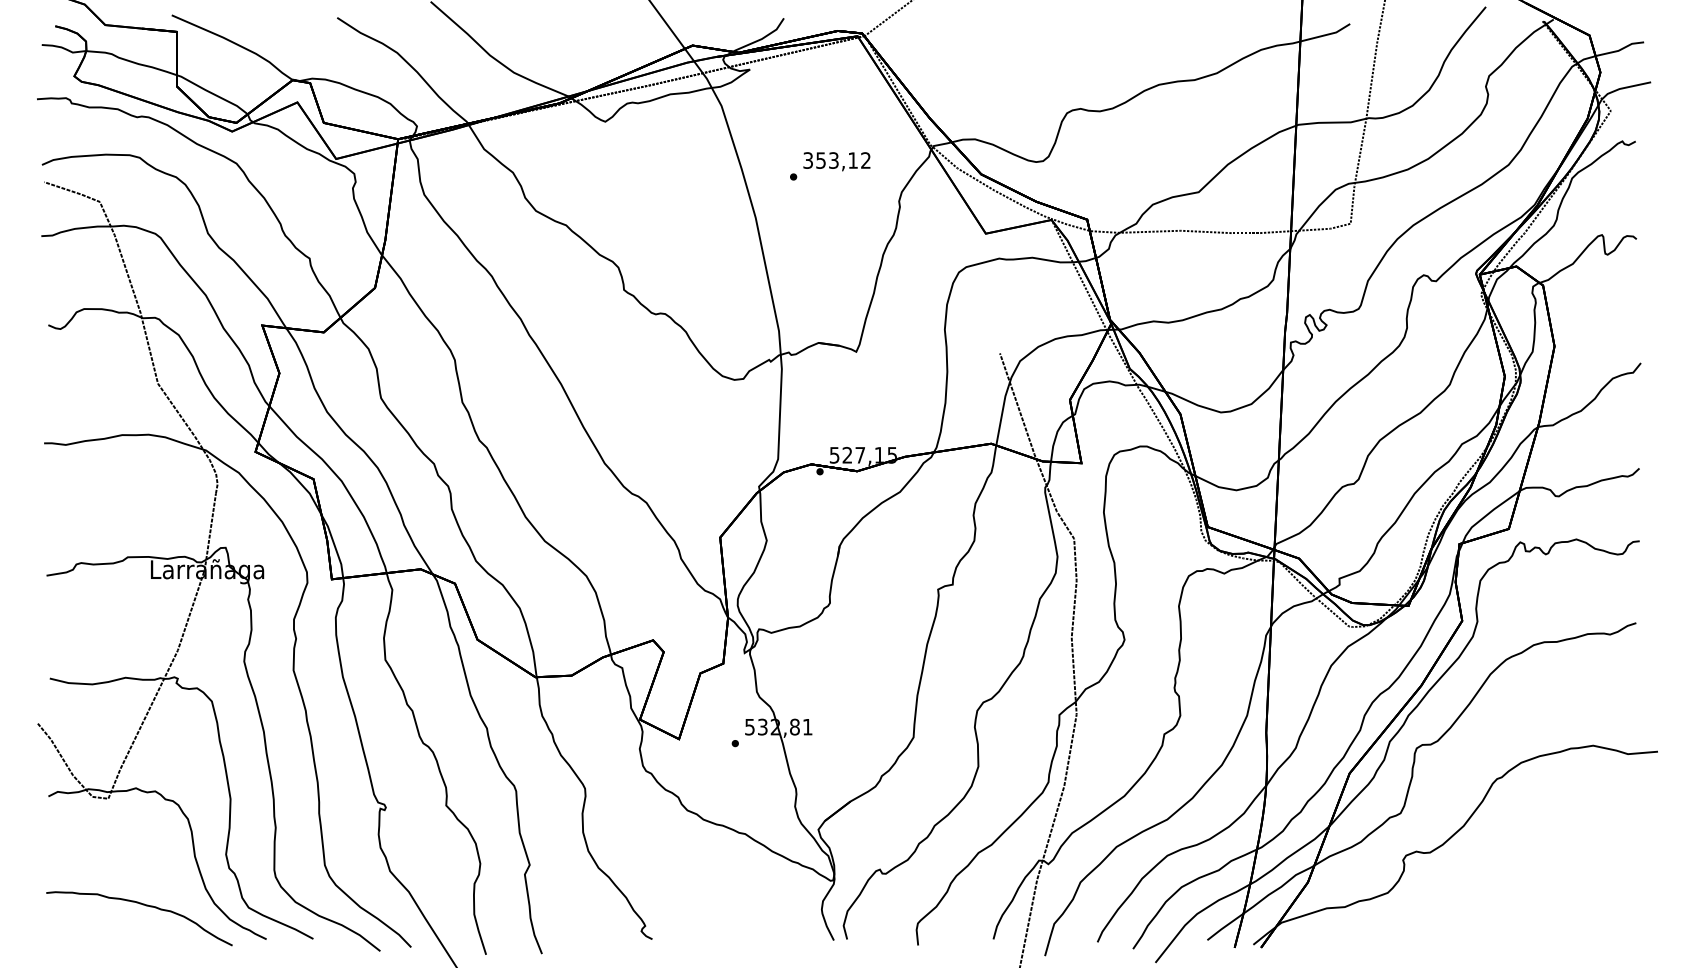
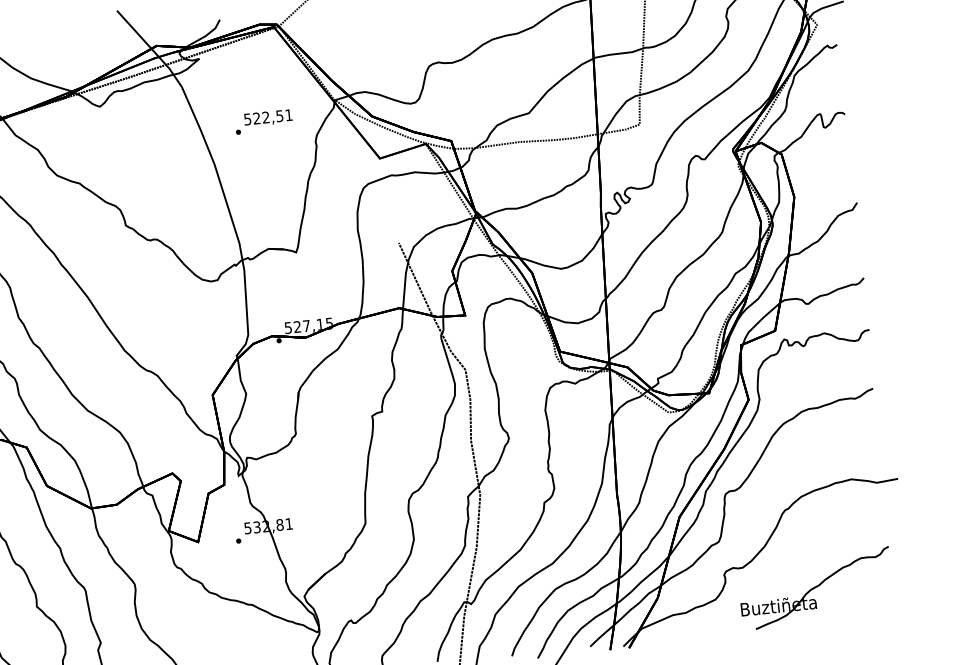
text: (836, 160) -> (267, 117), 353,12 -> 522,51
part: (1528, 891) -> (815, 588), added

